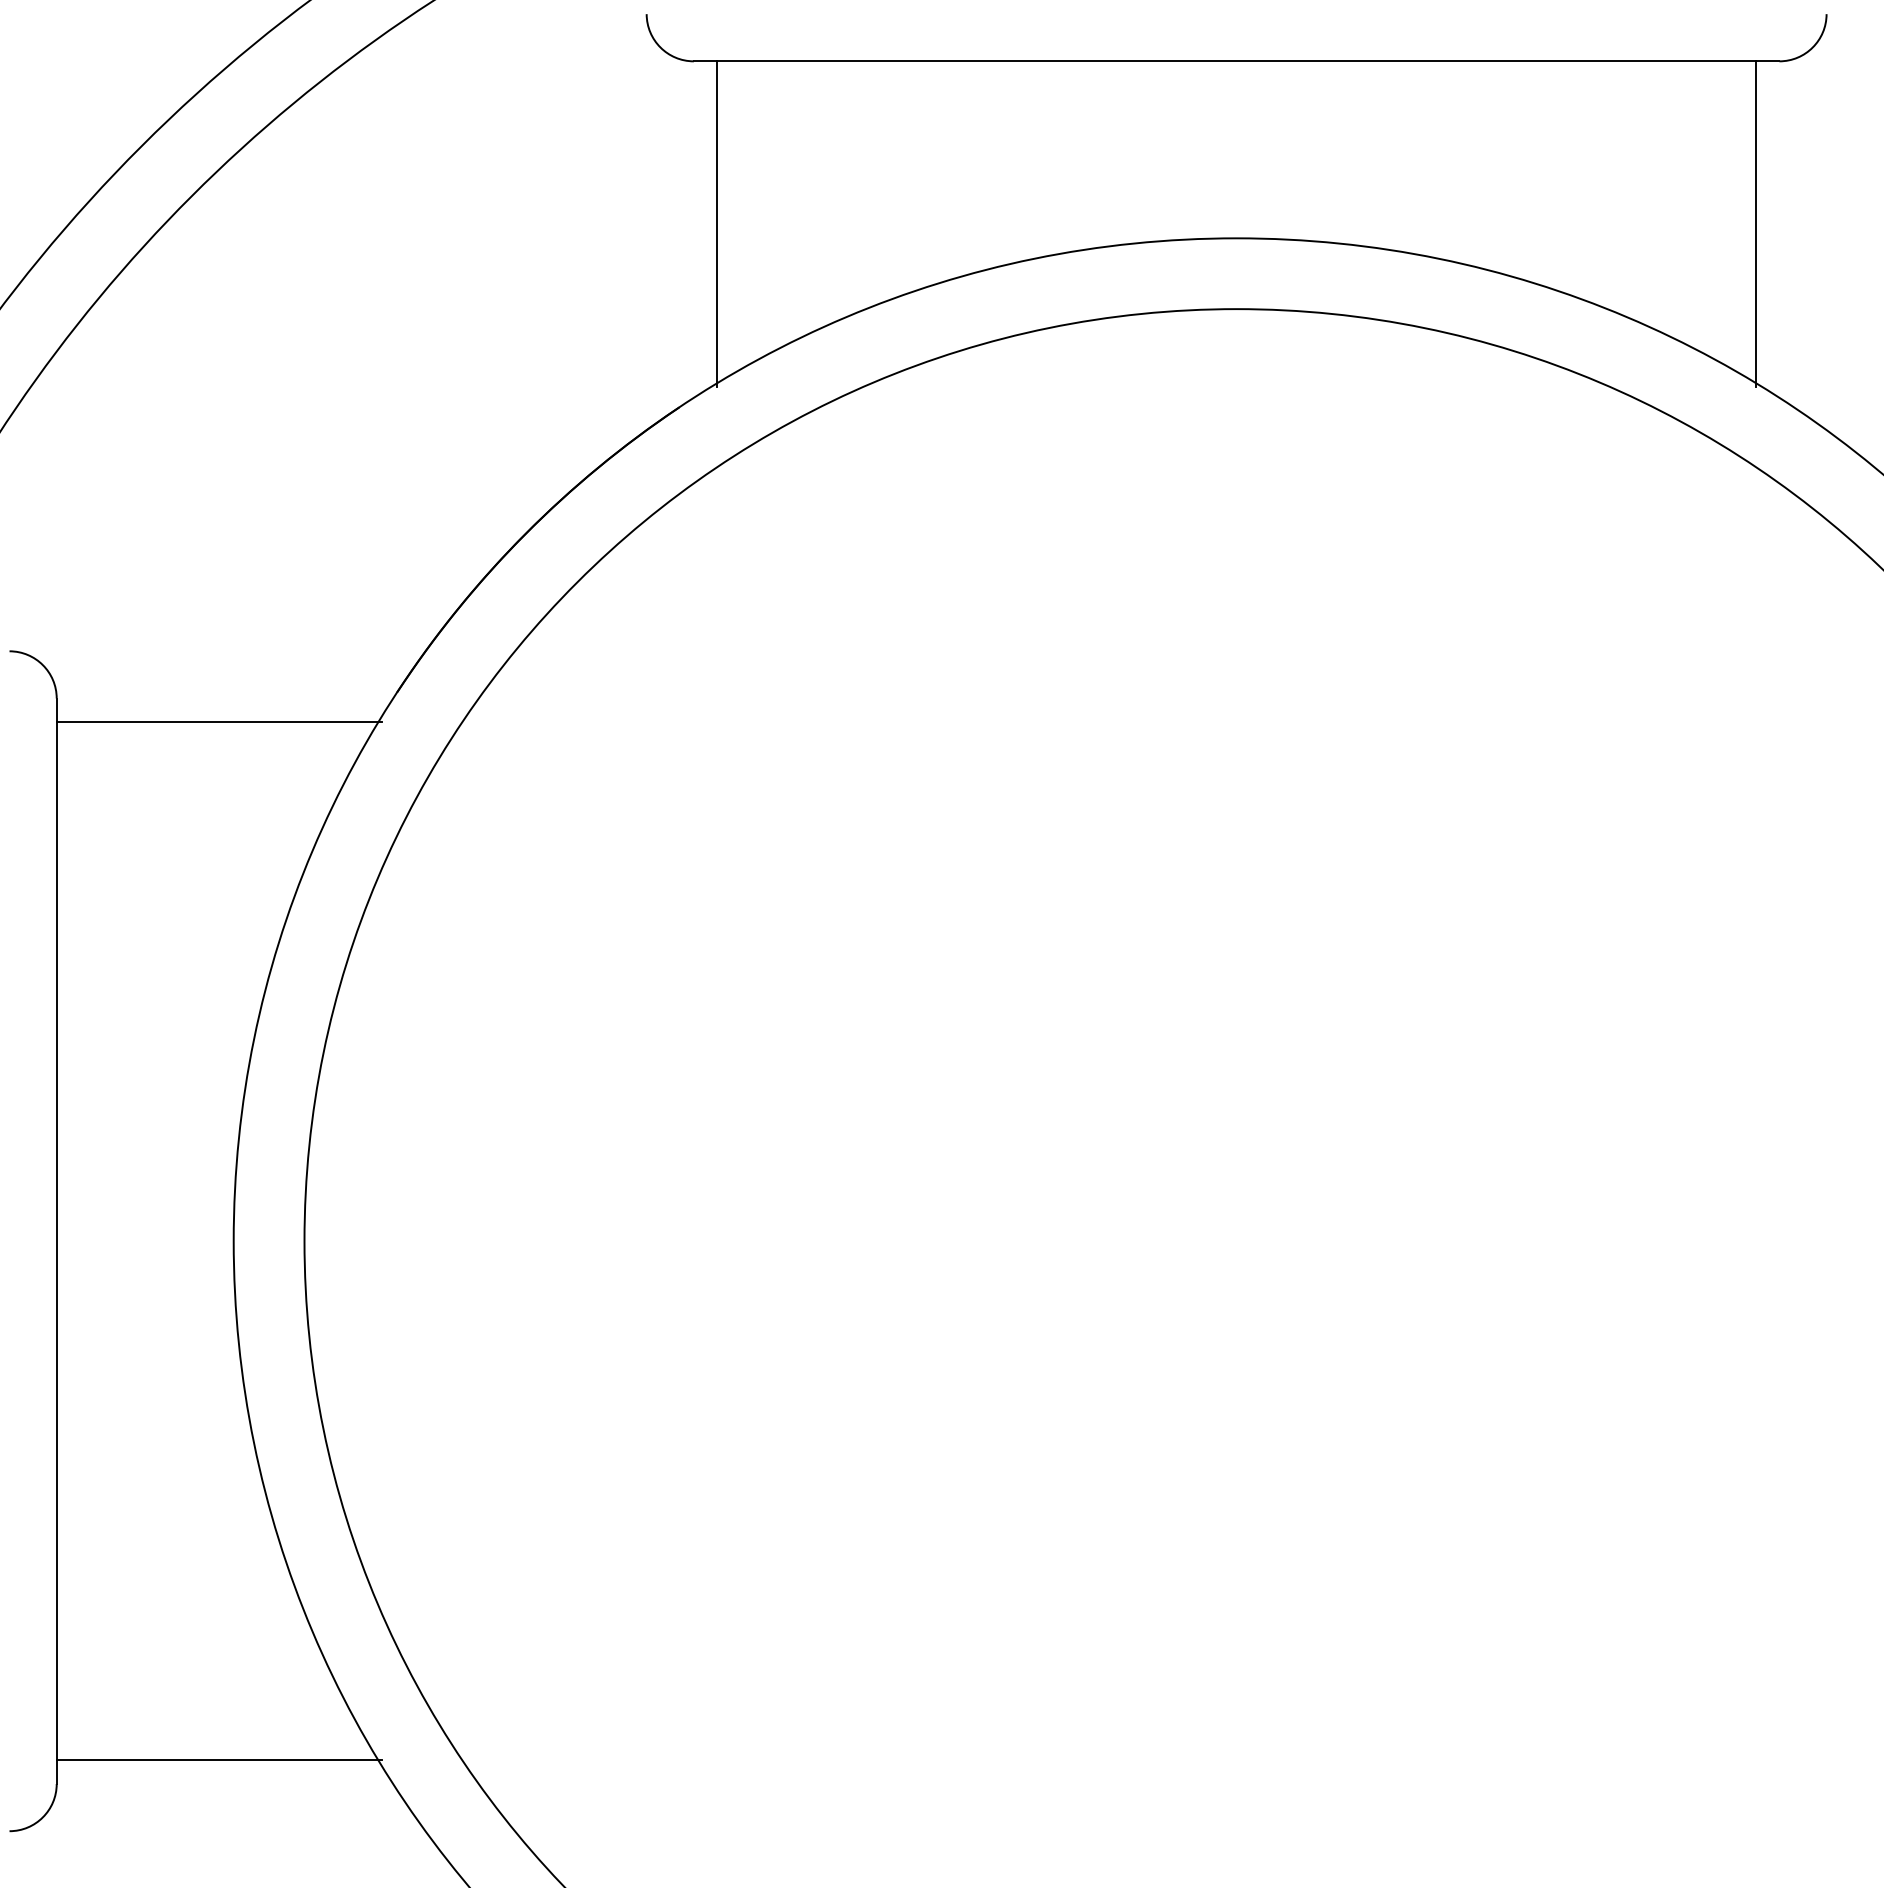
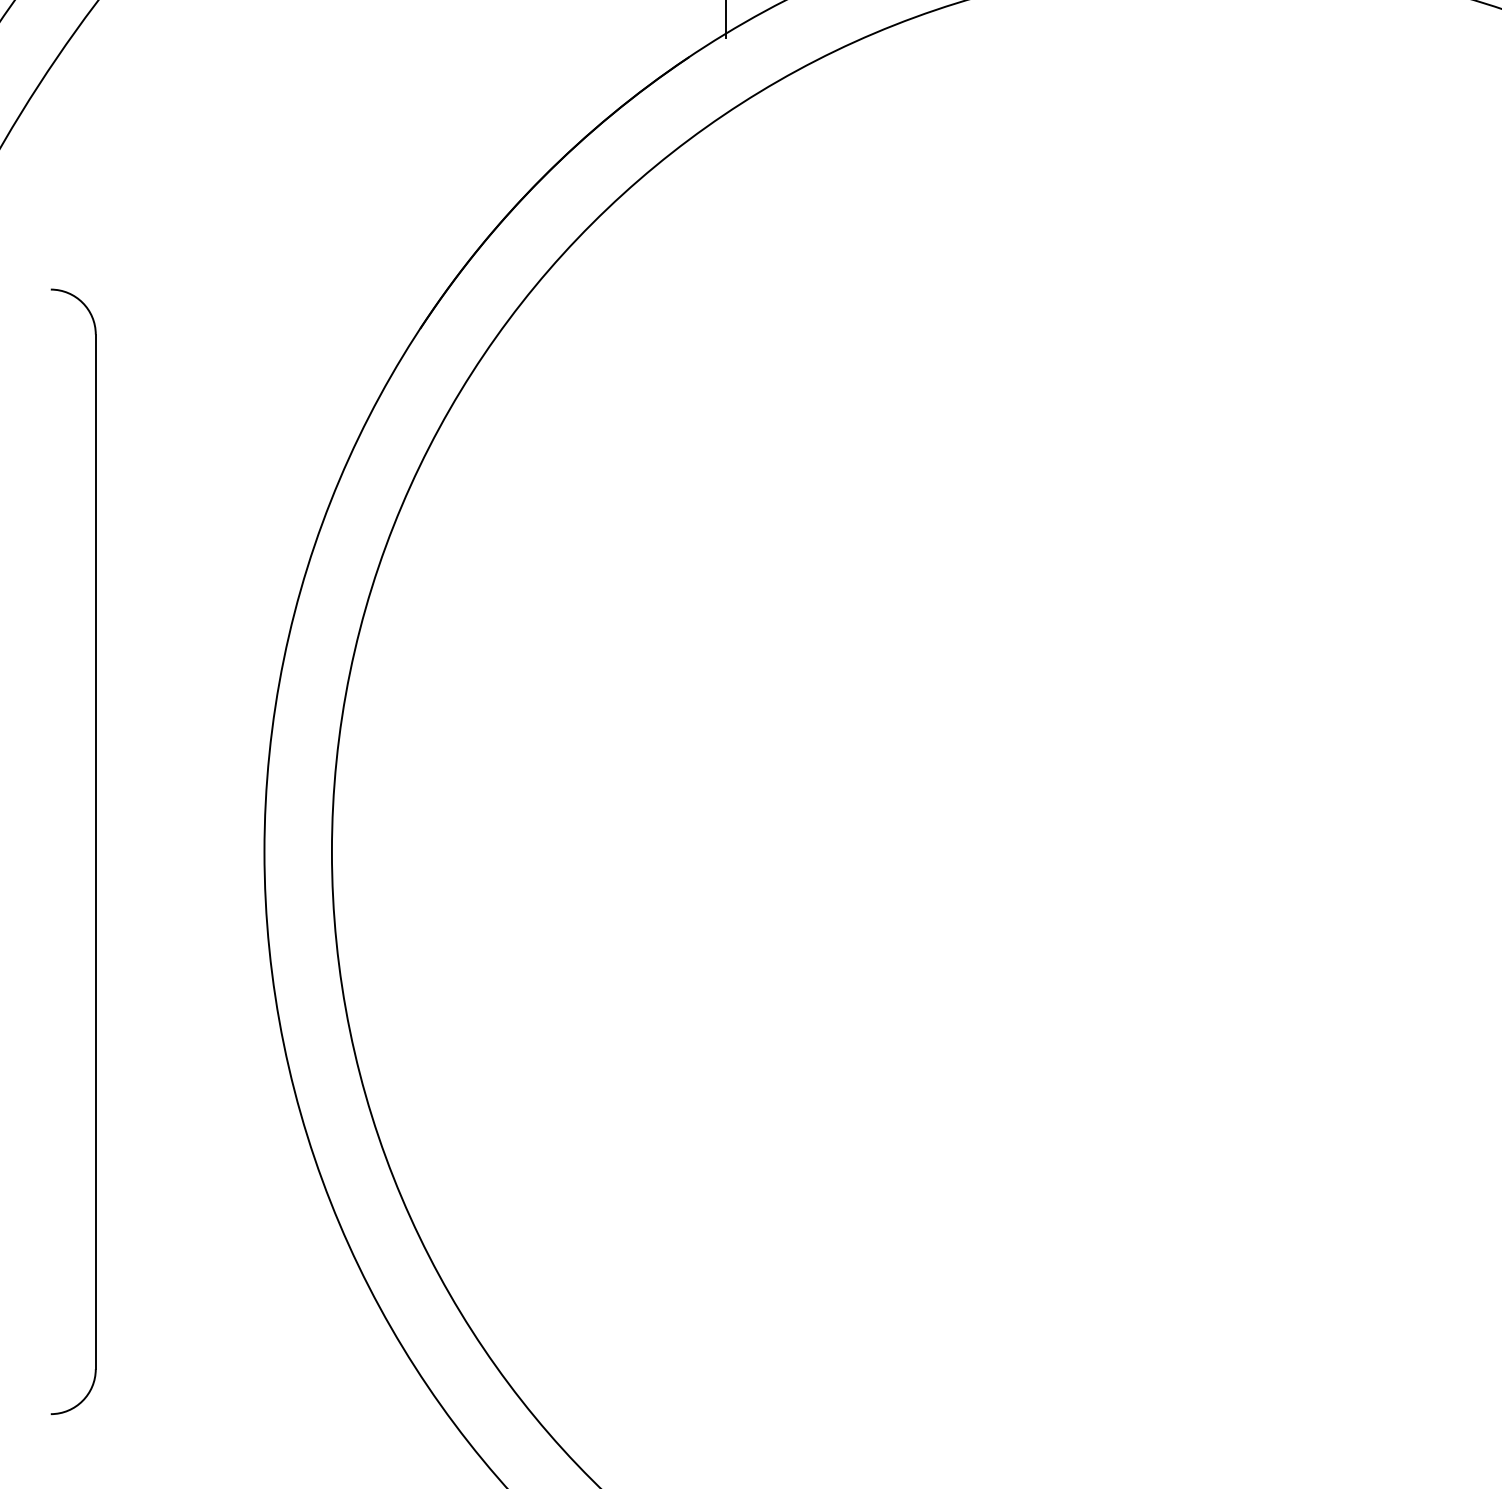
line: (219, 722) -> (250, 357), removed
line: (219, 1760) -> (250, 1346), removed

